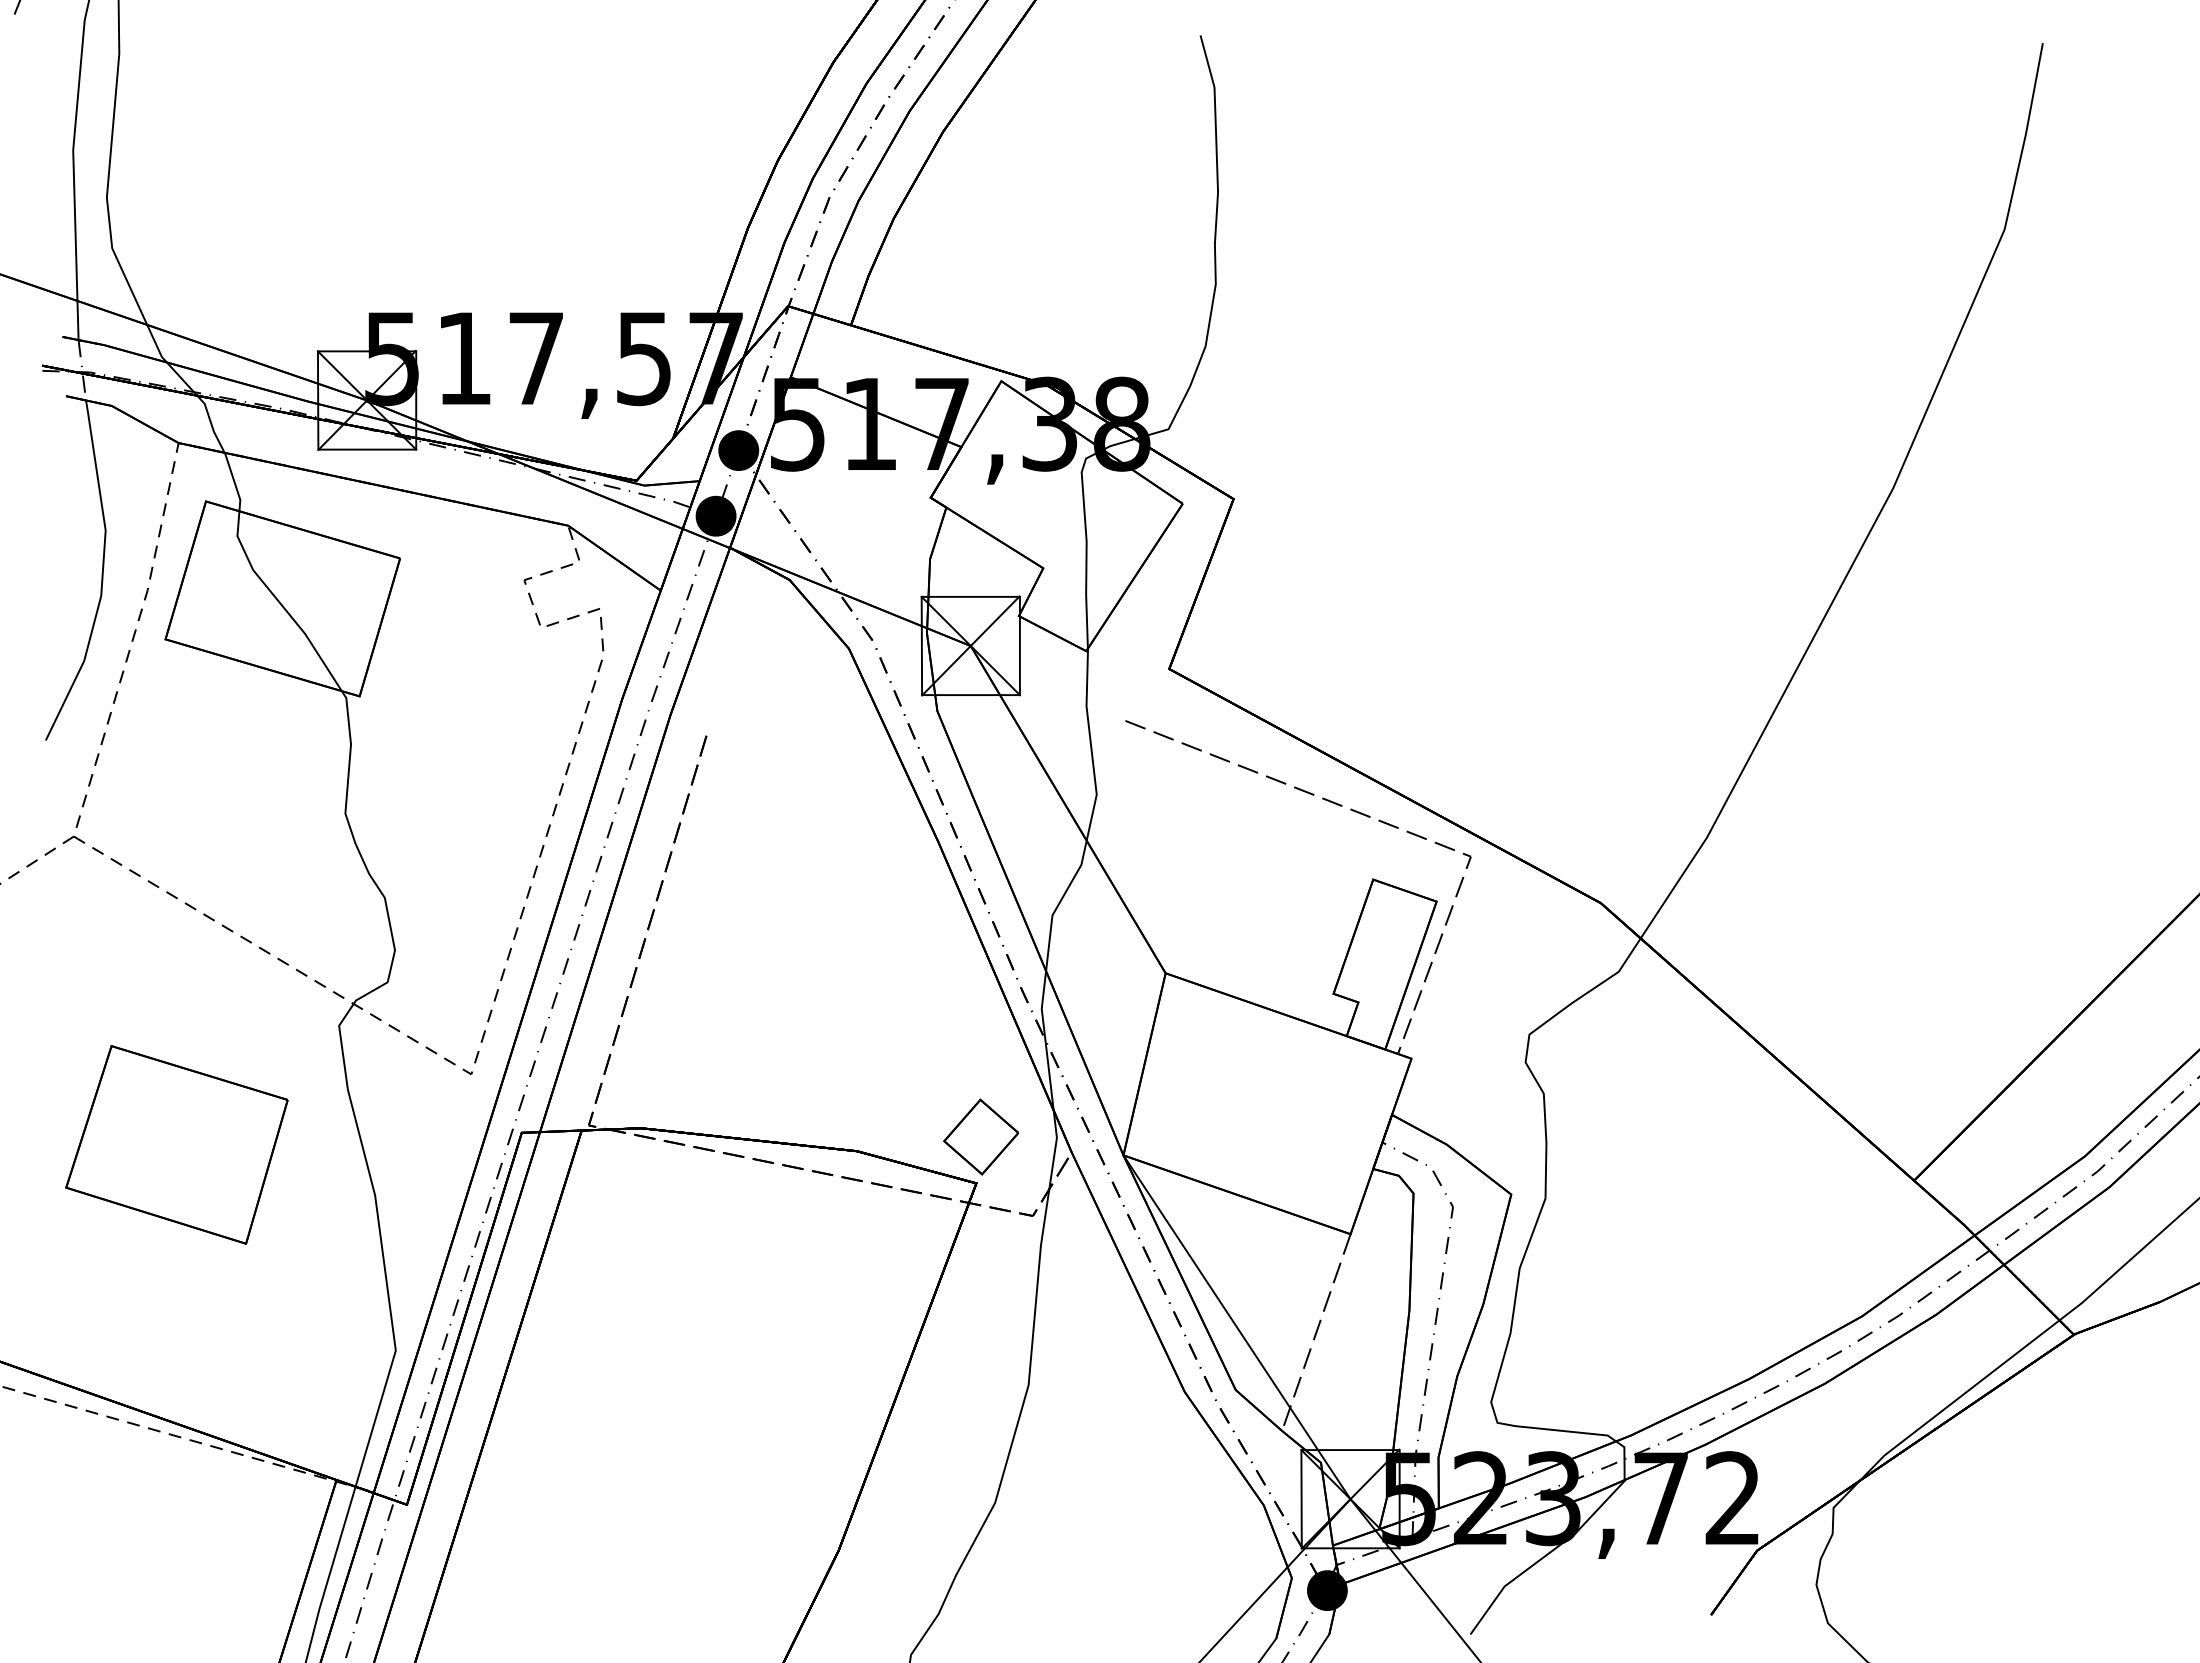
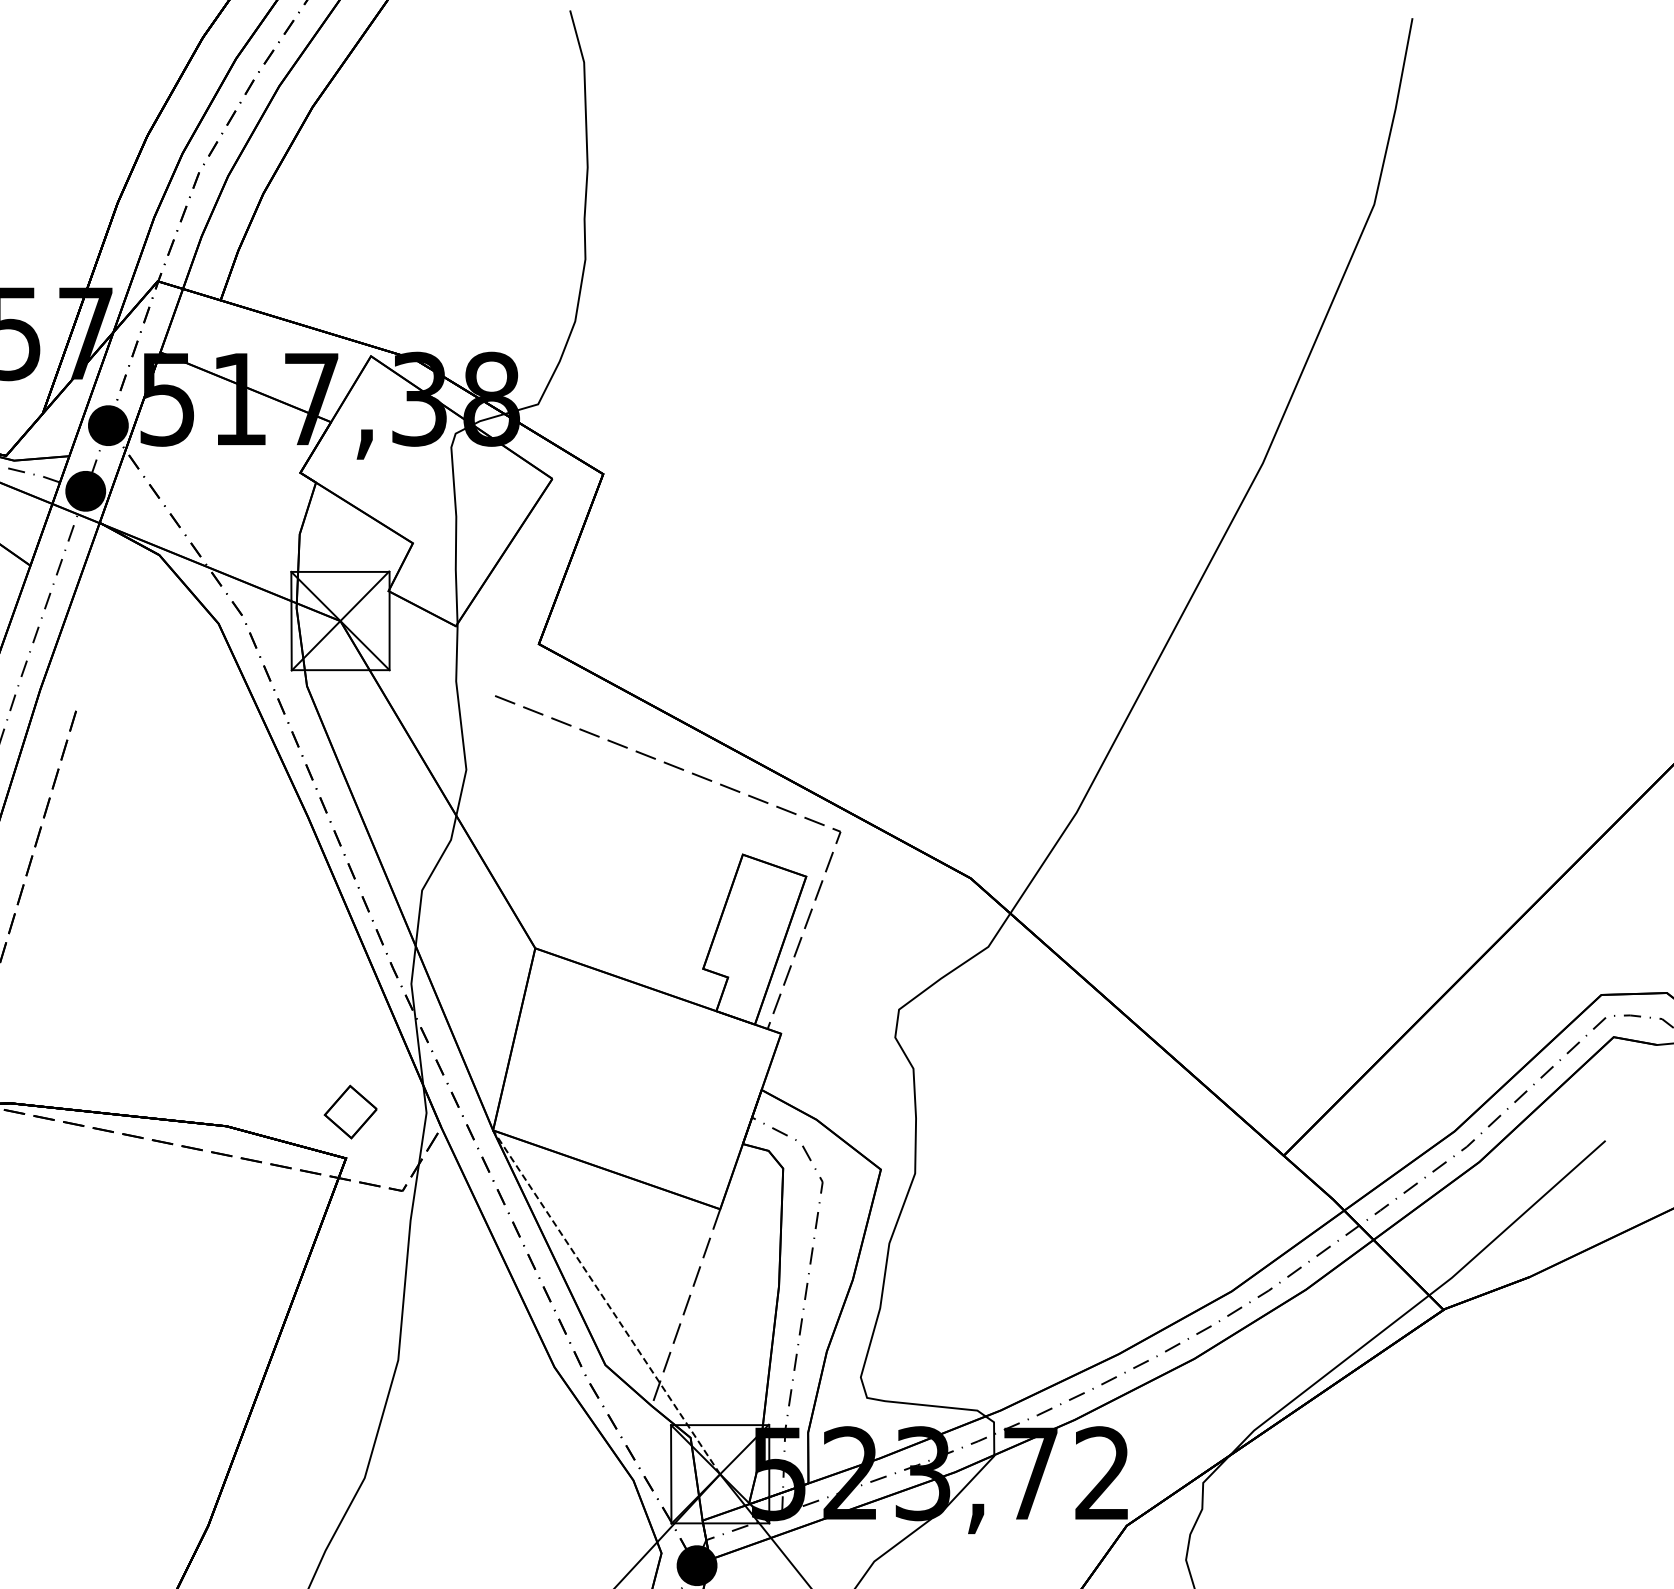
part: (980, 1136) -> (350, 1111), size x0.7
line: (1236, 1326) -> (606, 1301), solid -> dashed

